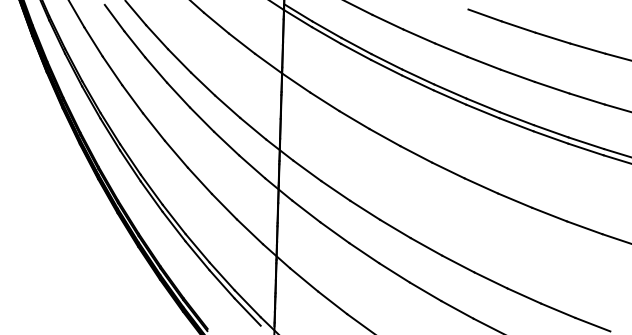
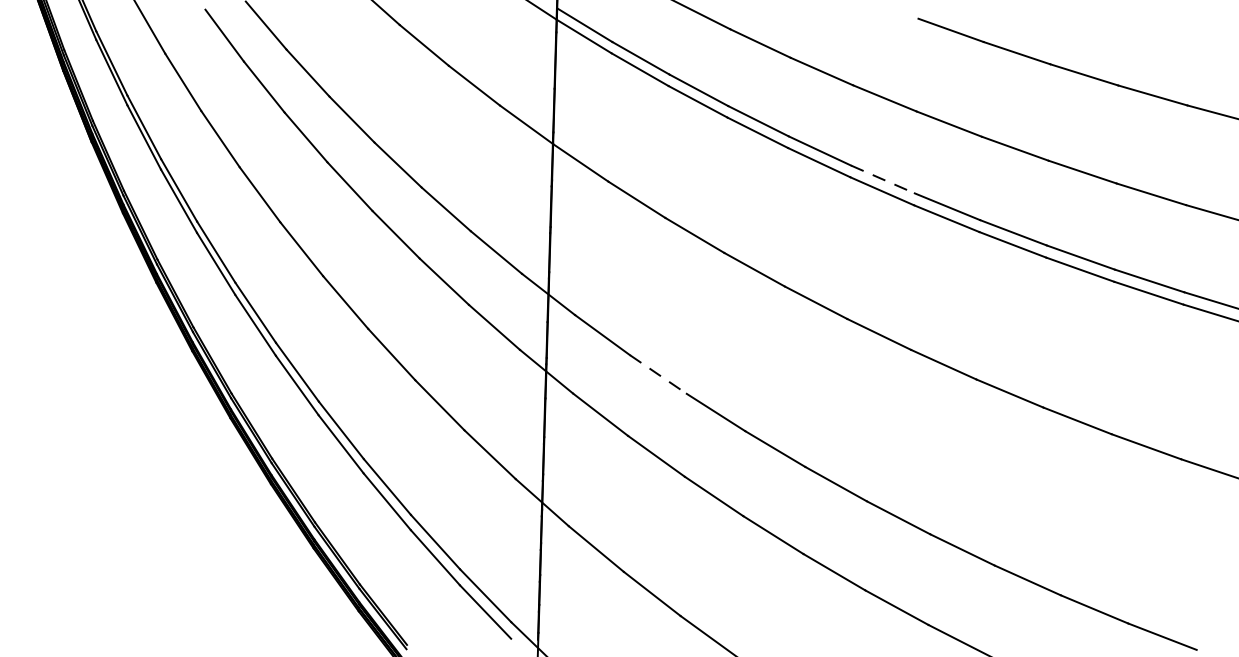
line: (450, 91) -> (883, 179), solid -> dashed
line: (335, 190) -> (657, 373), solid -> dashed

